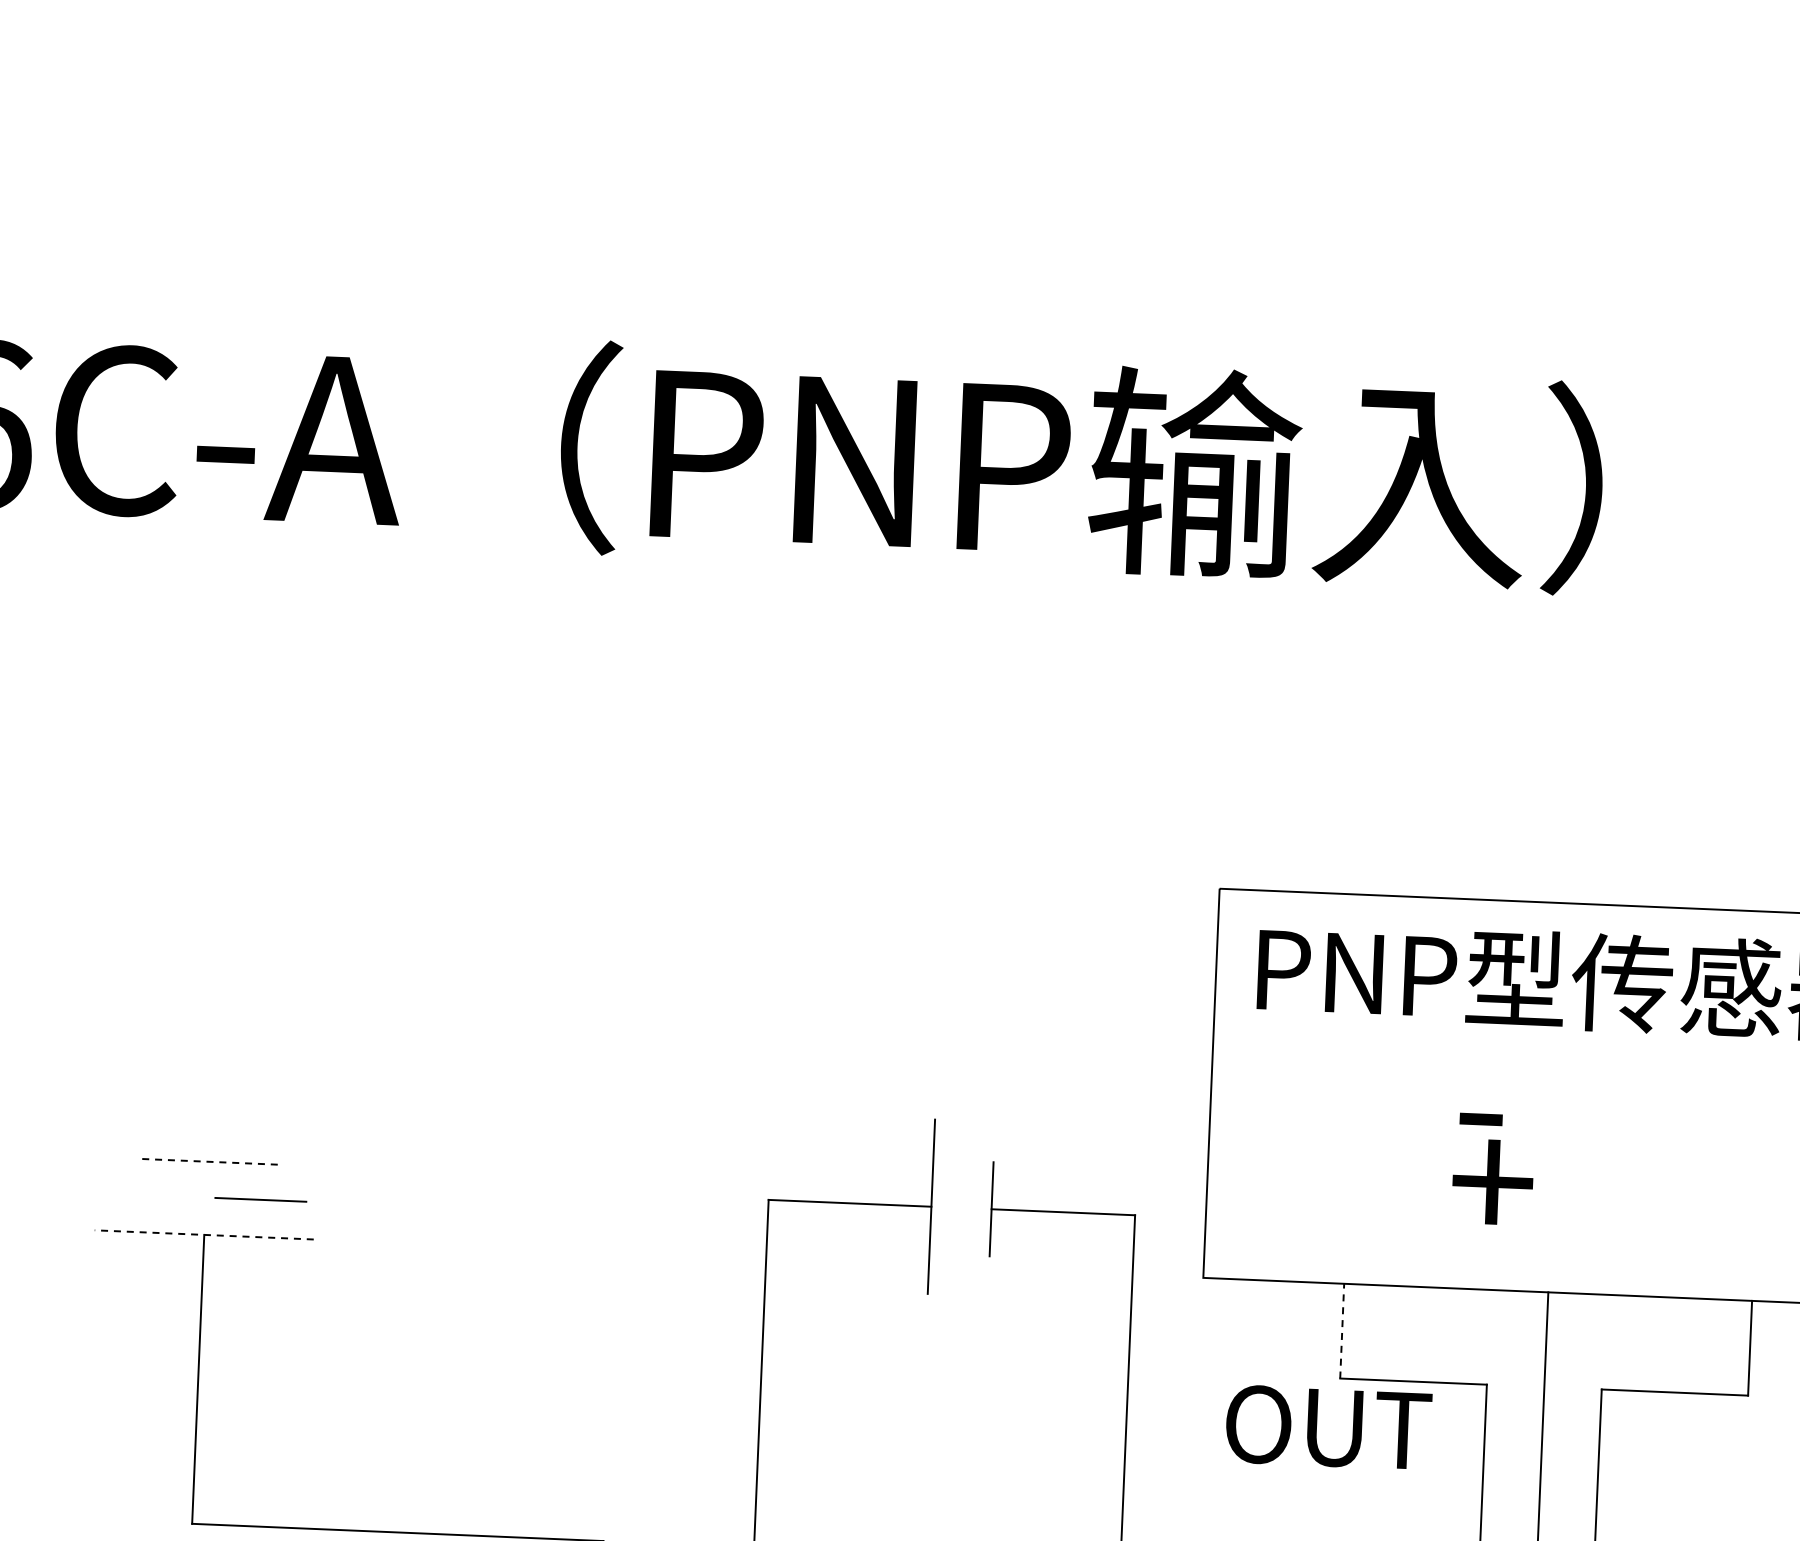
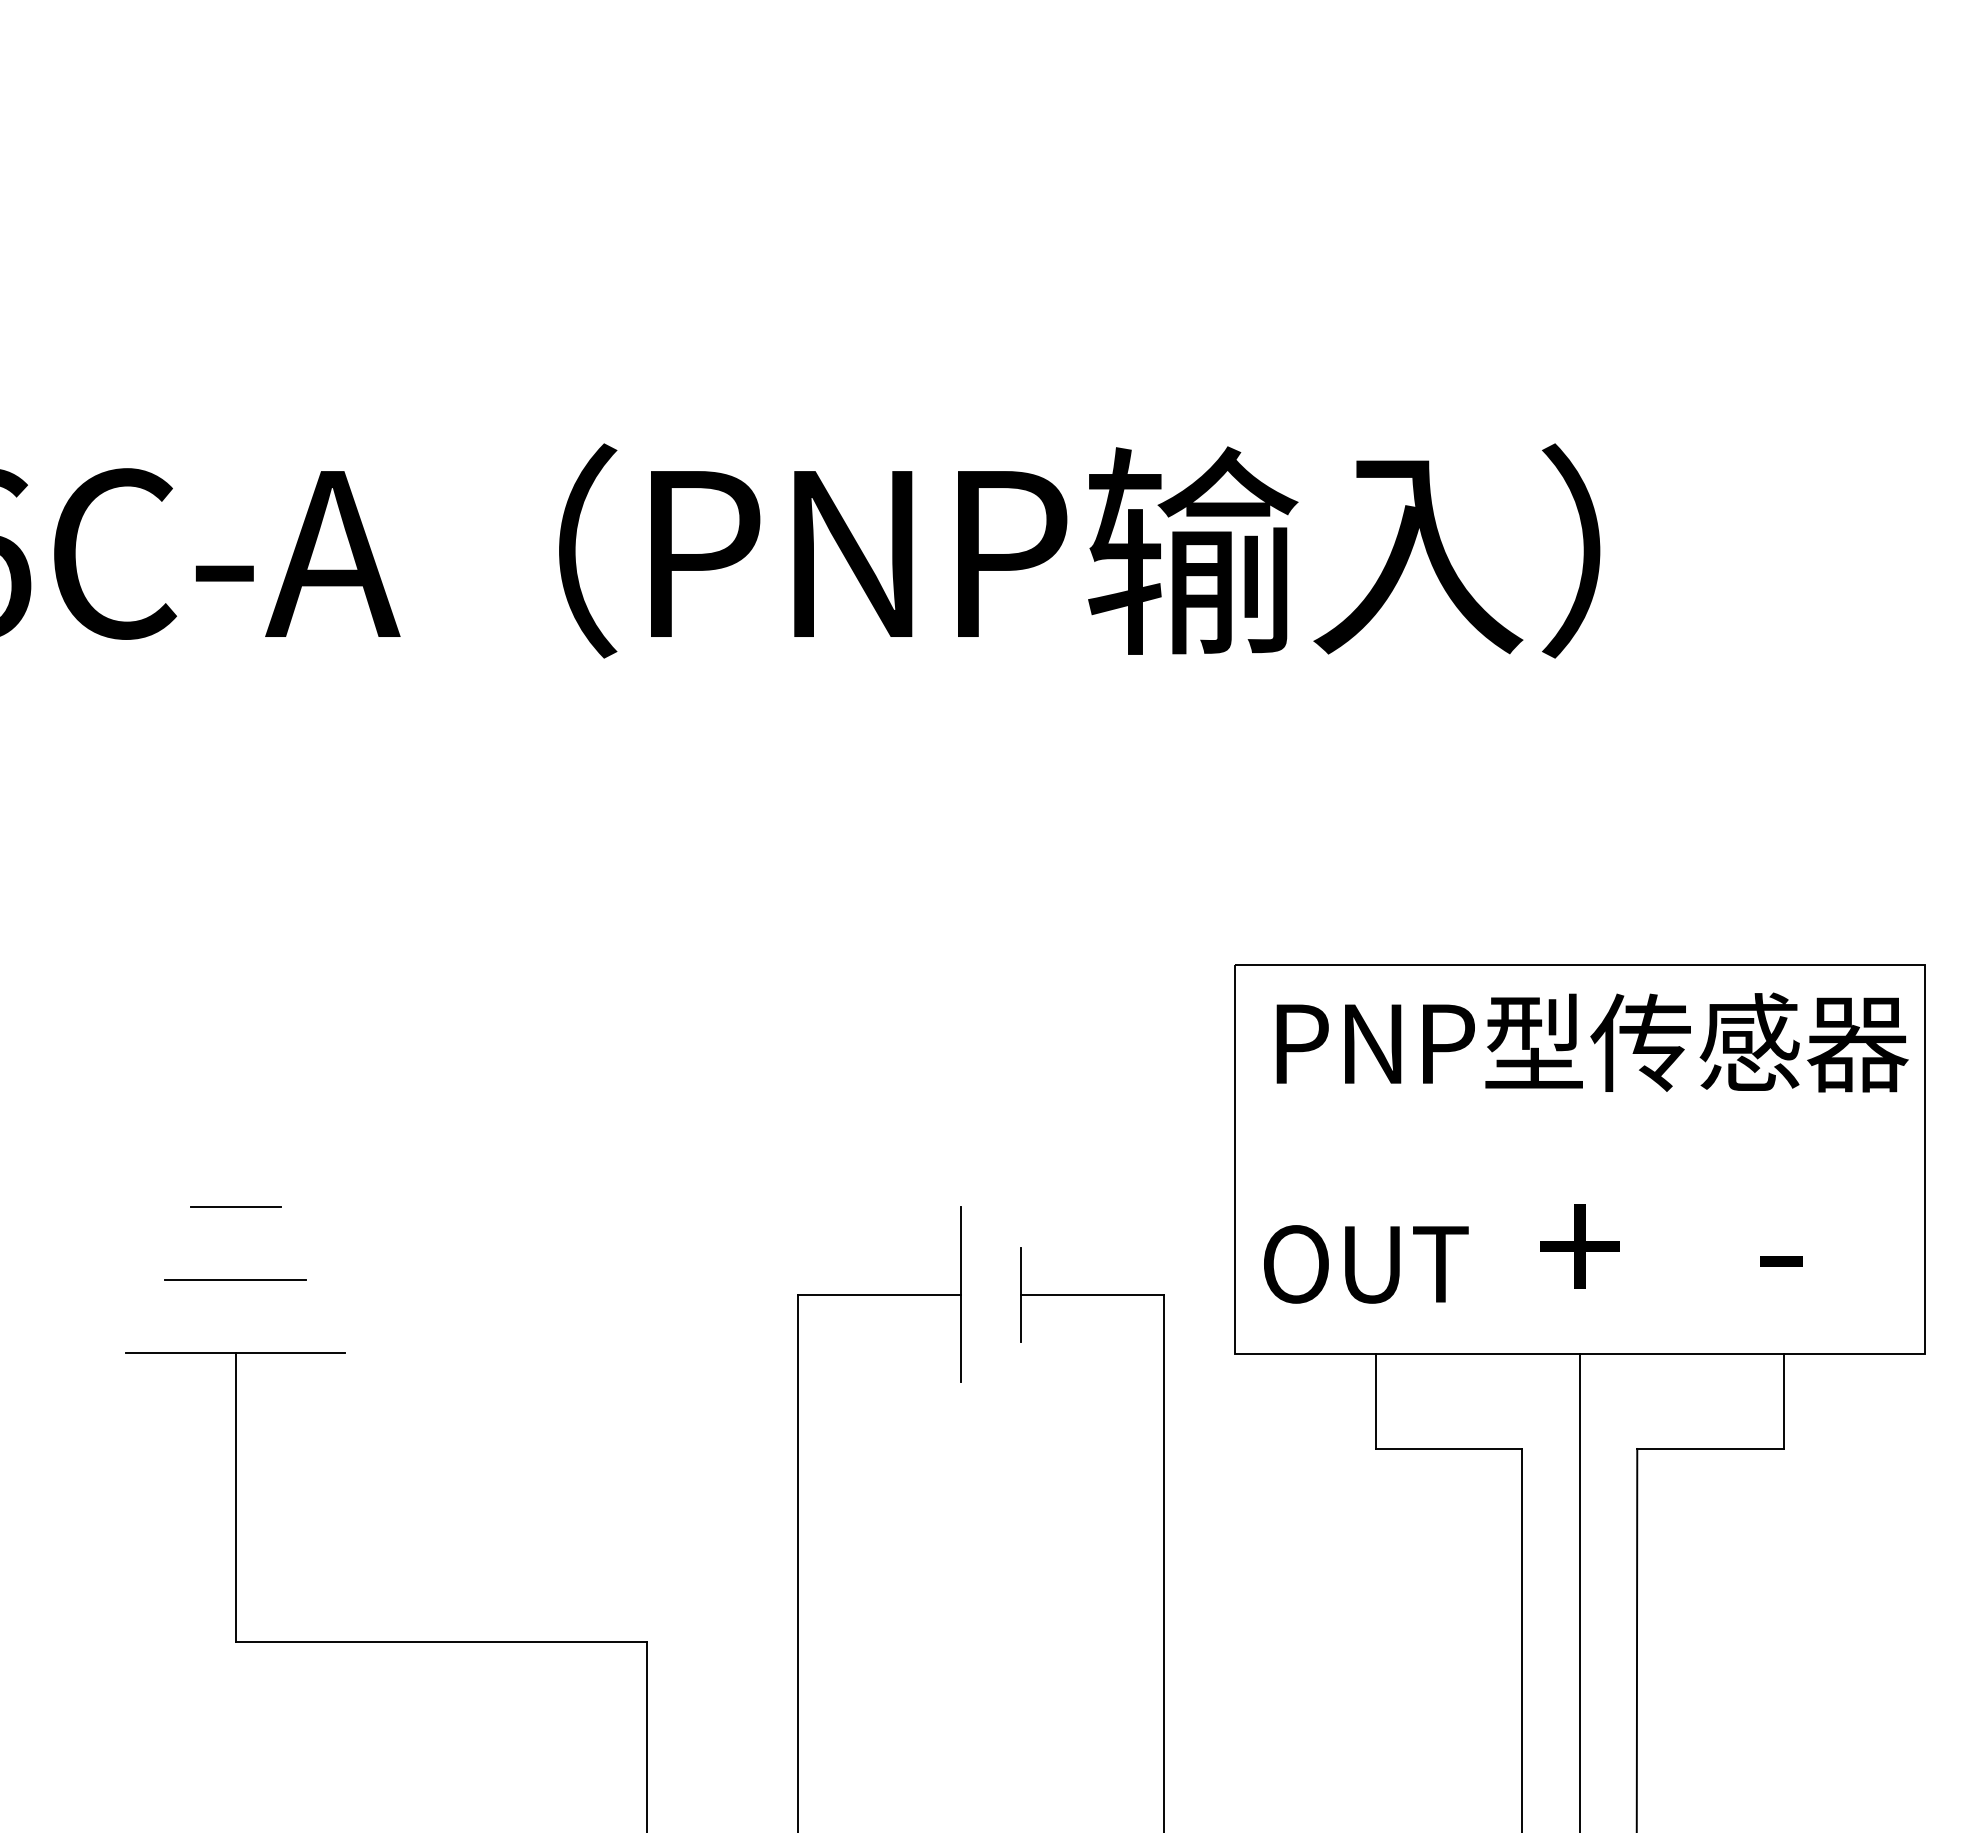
text: (1481, 1119) -> (1781, 1261), moved
line: (206, 1161) -> (235, 1279), dashed -> solid
text: (1492, 1182) -> (1579, 1246), moved
line: (260, 1199) -> (235, 1206), moved
line: (203, 1235) -> (235, 1353), dashed -> solid
line: (1341, 1331) -> (1375, 1401), dashed -> solid
text: (1328, 1427) -> (1366, 1264), moved

